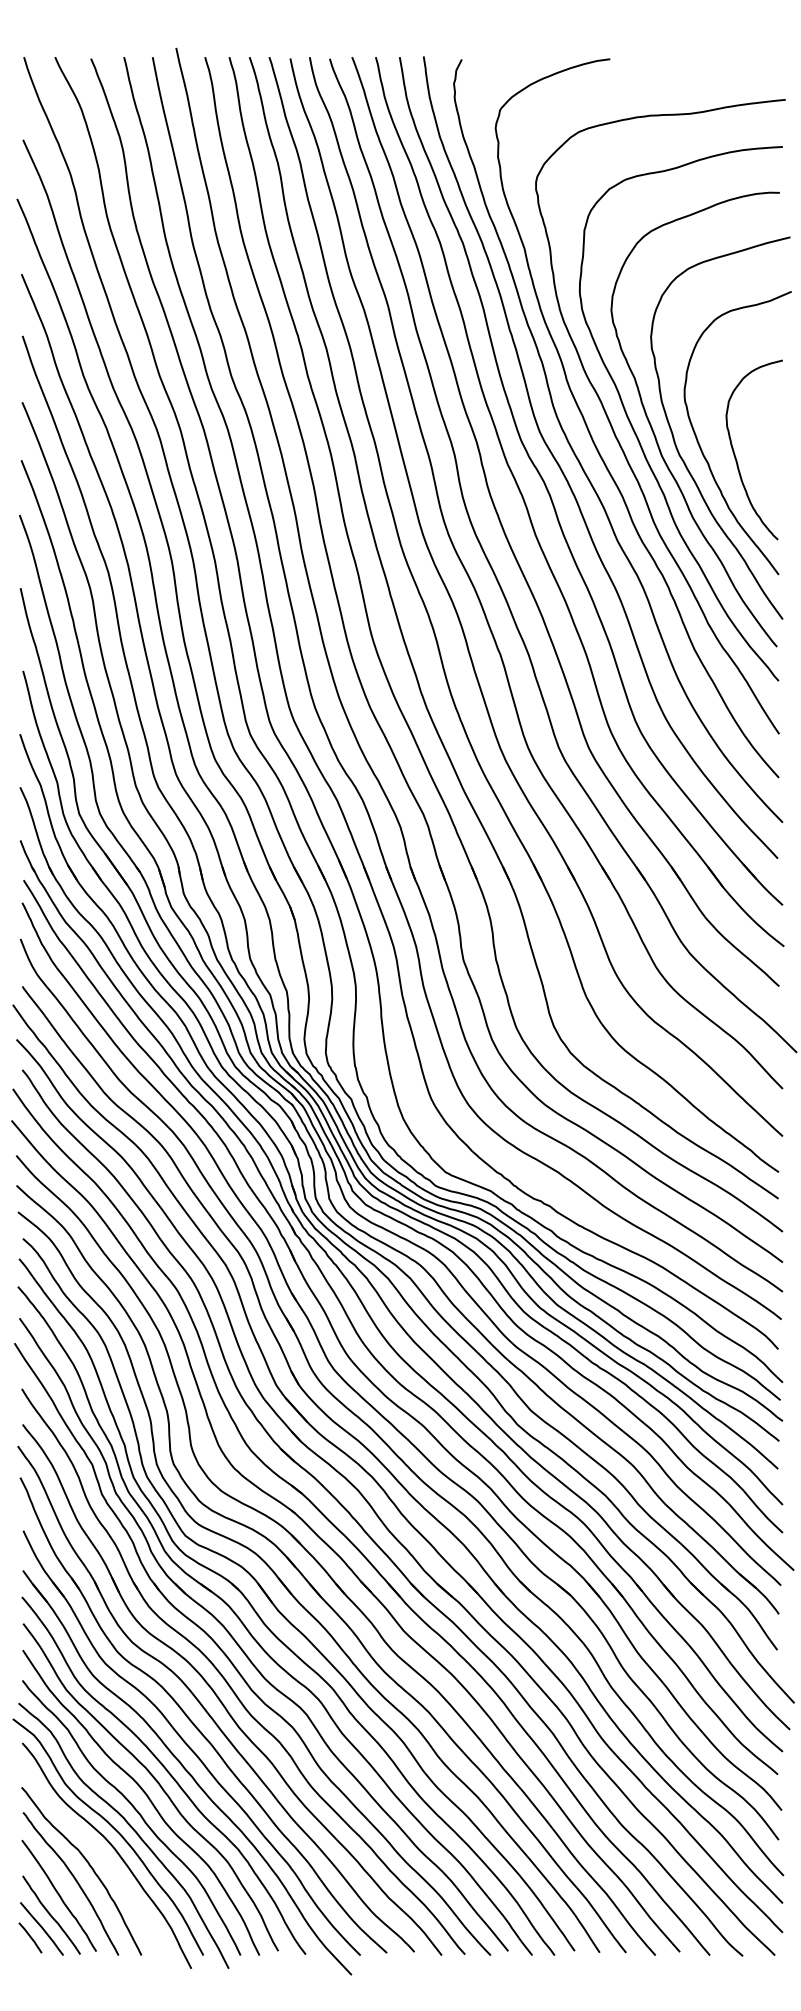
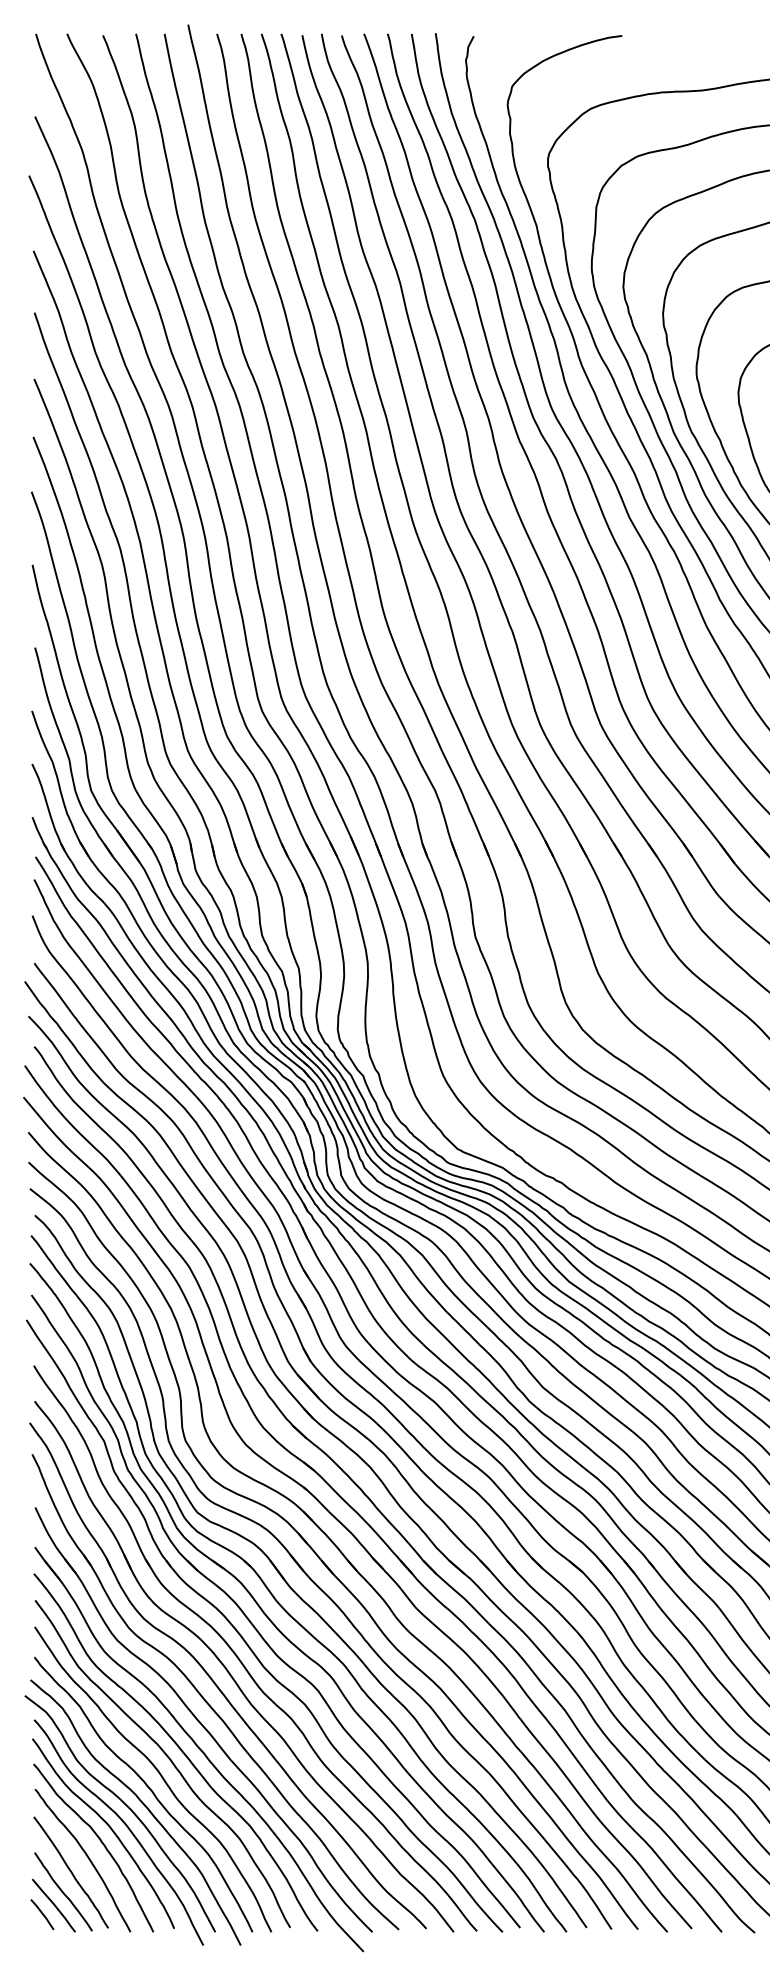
curve: (96, 1850) -> (108, 1827), added

